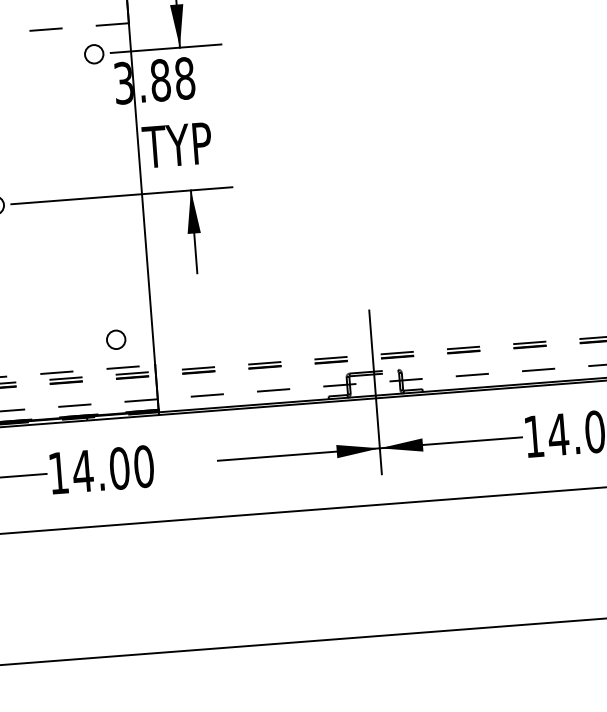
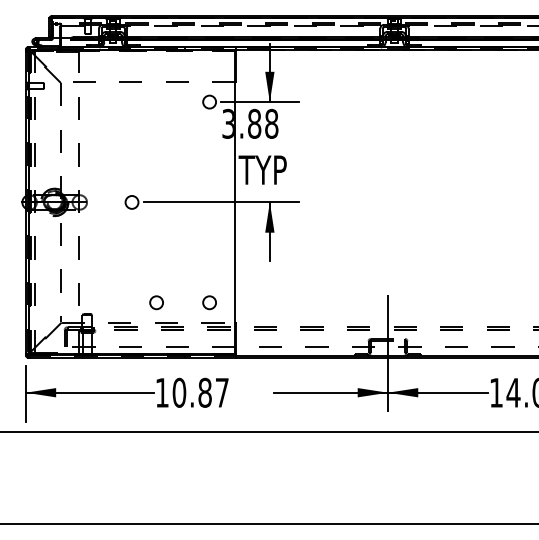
circle: (40, 345) -> (156, 302), added
text: (113, 468) -> (200, 392), 14.00 -> 10.87

